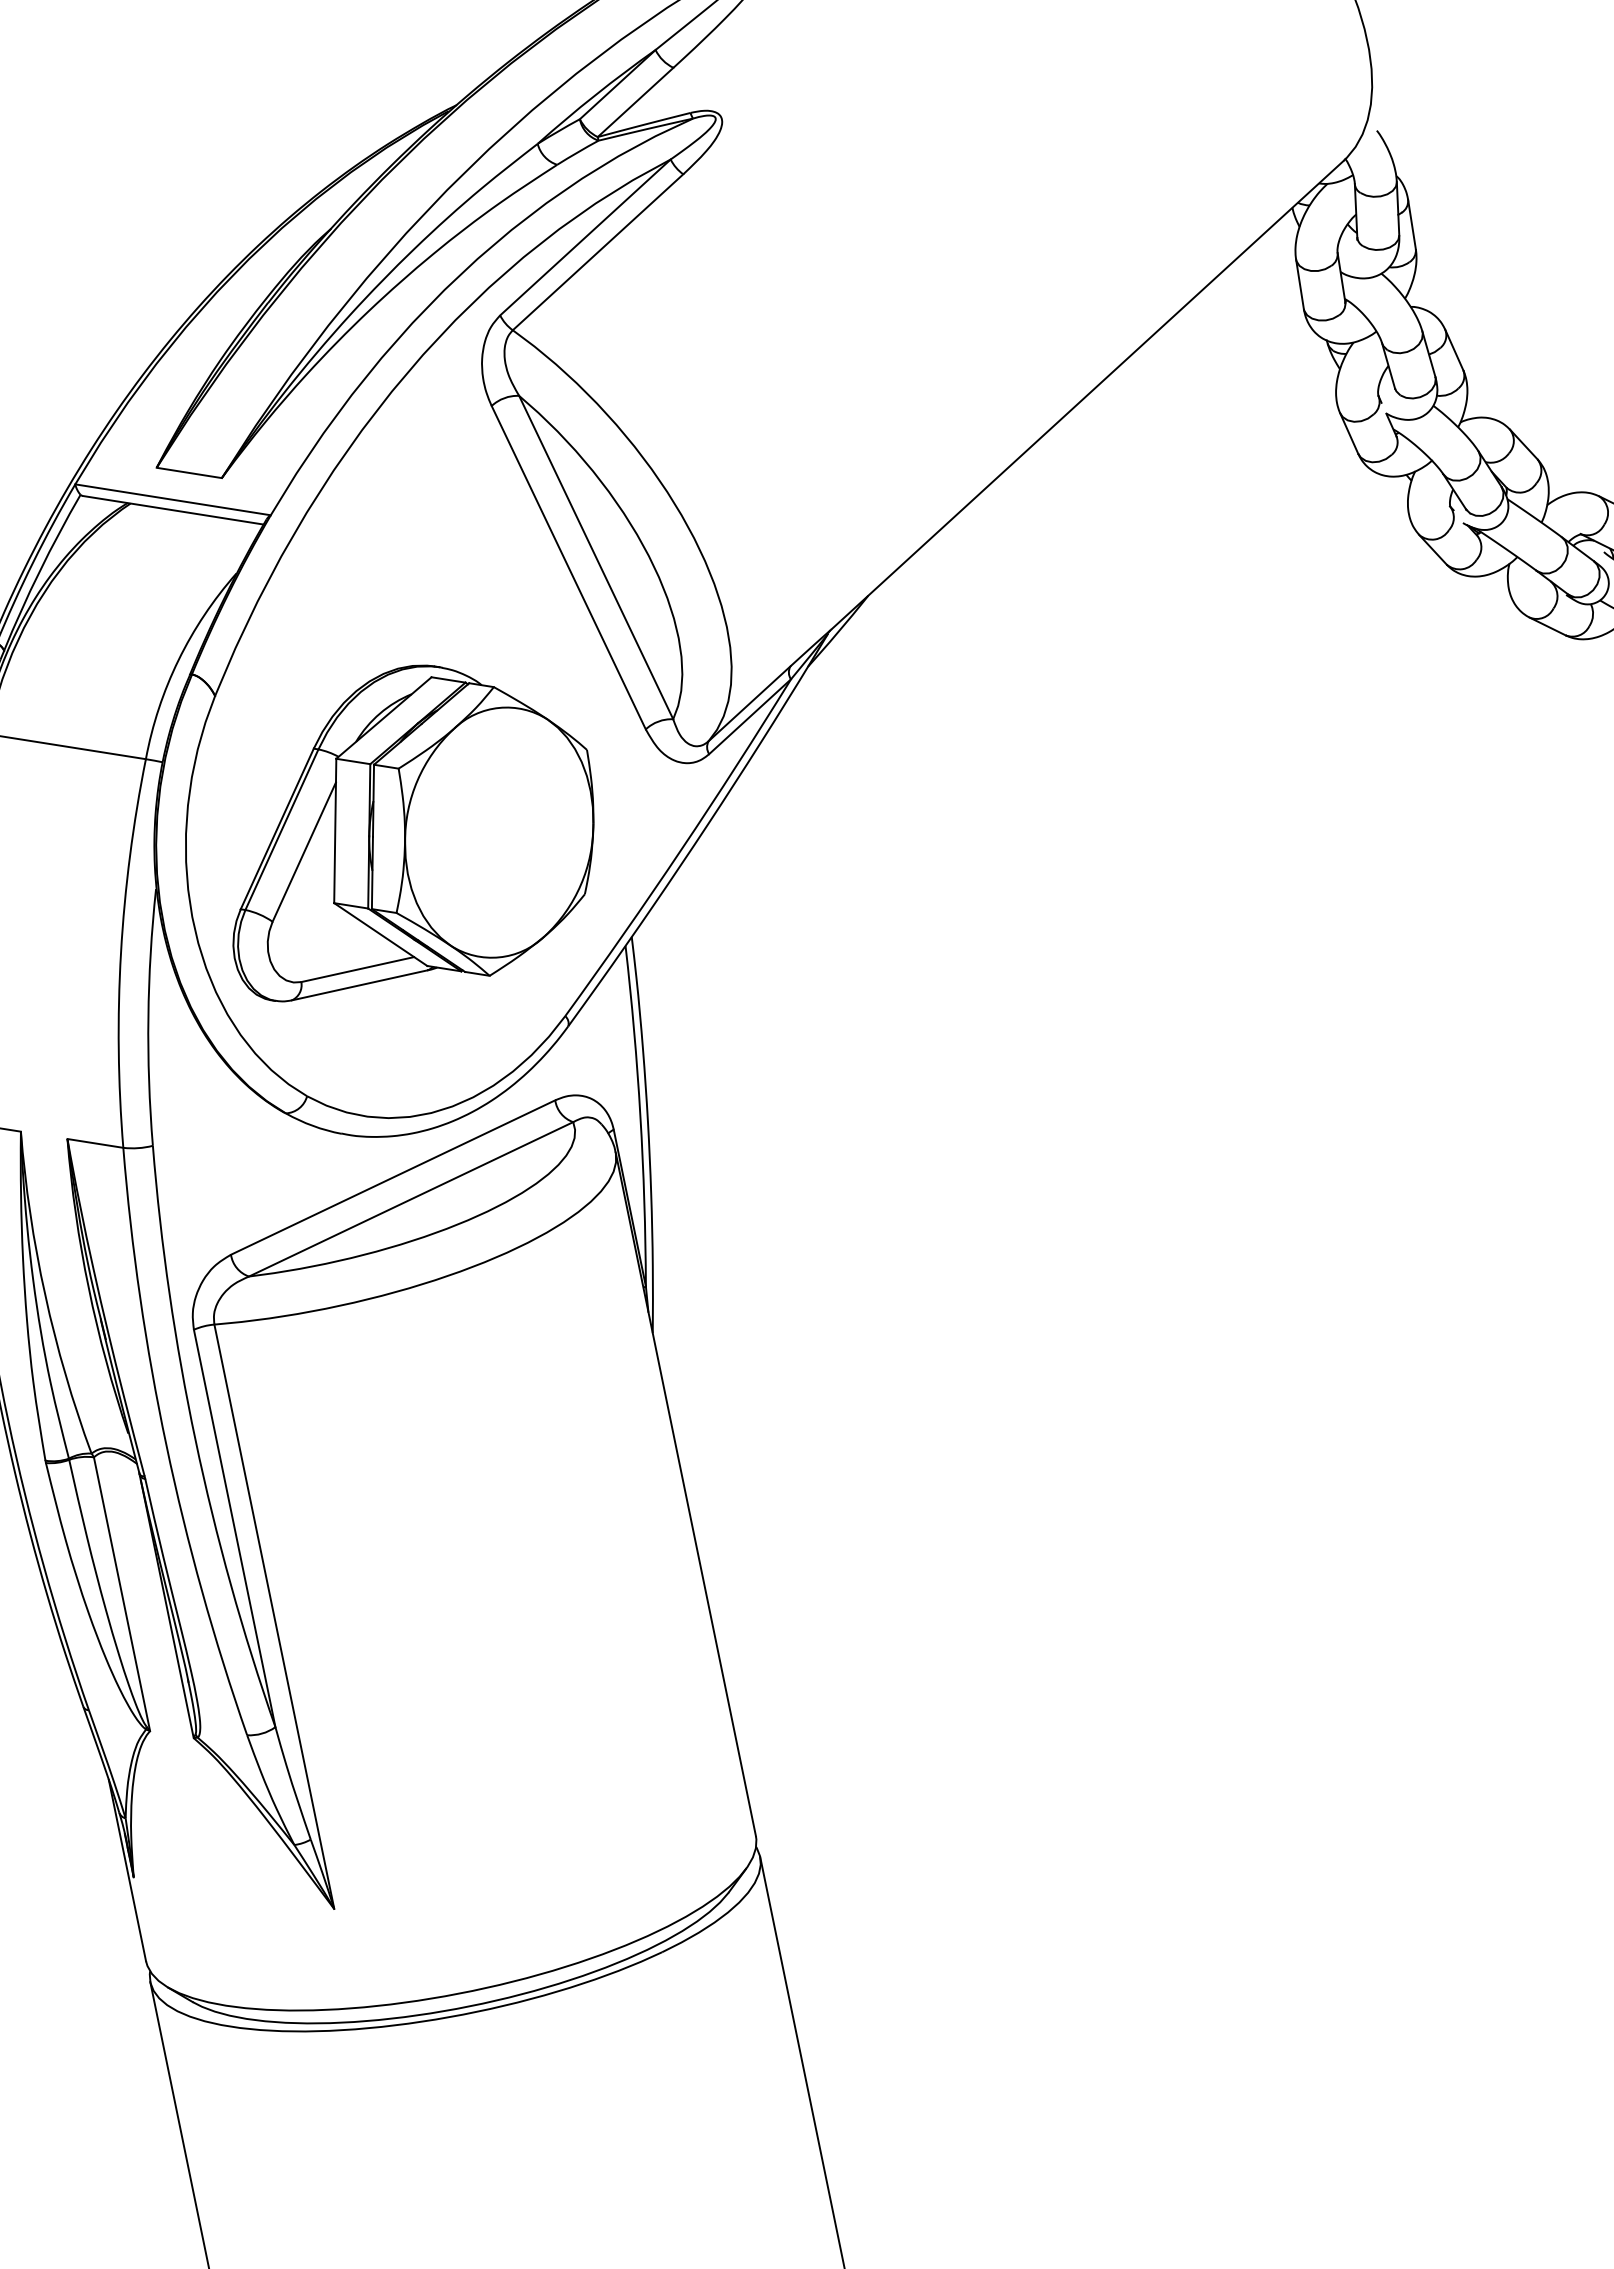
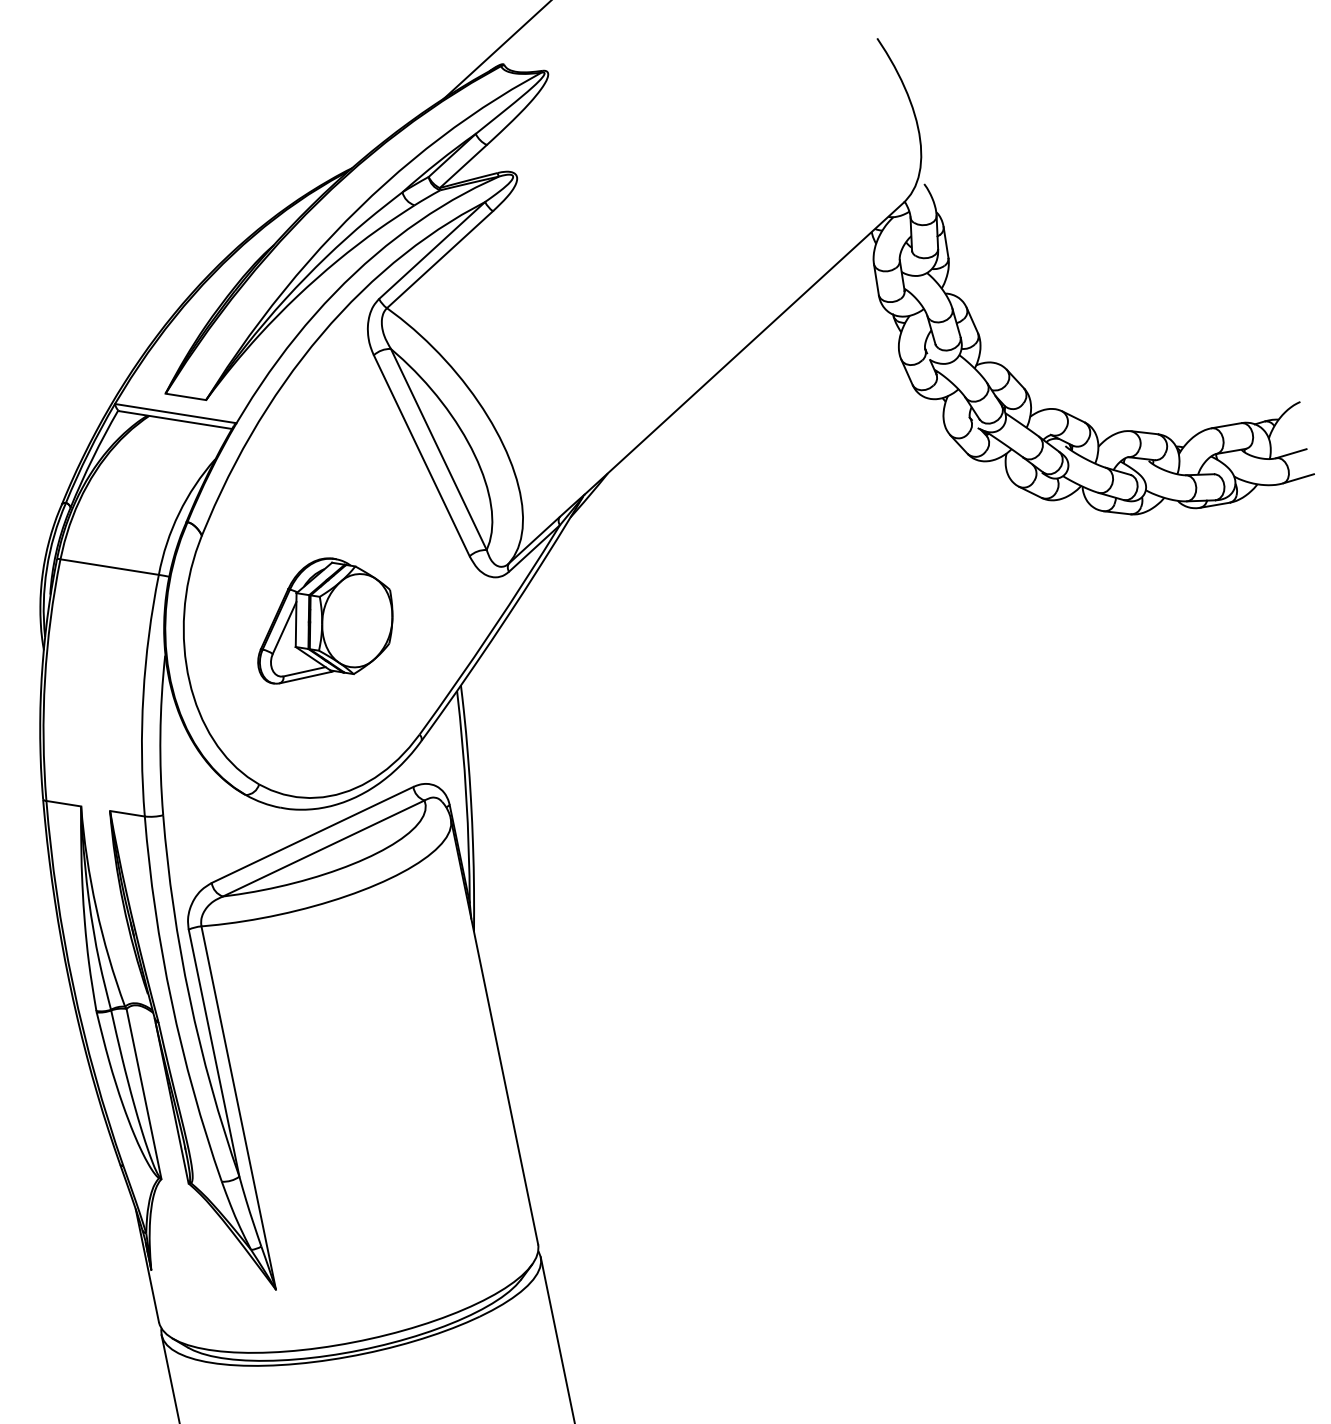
part: (413, 832) -> (325, 620), size x0.6

